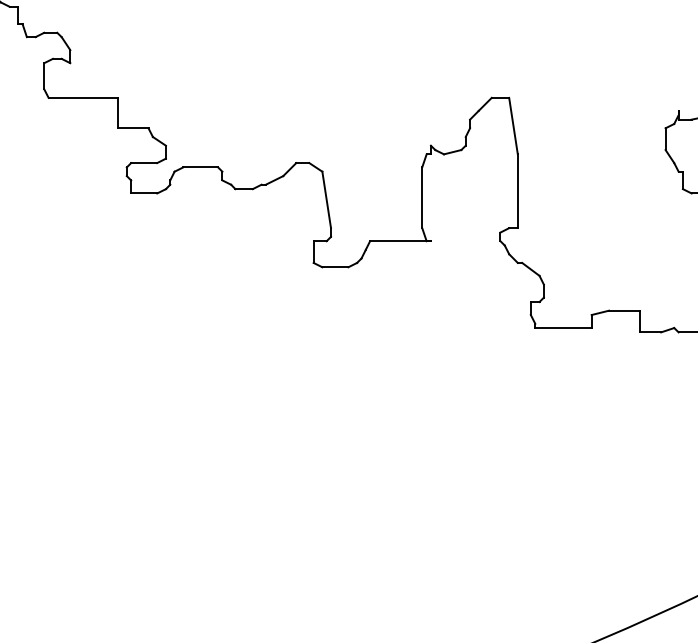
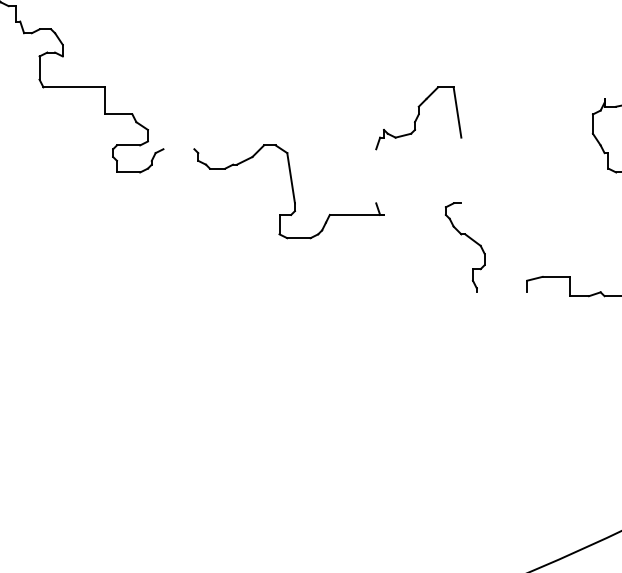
line: (200, 167) -> (178, 149), removed
line: (517, 191) -> (461, 170), removed
line: (422, 197) -> (376, 176), removed
line: (562, 328) -> (501, 292), removed

